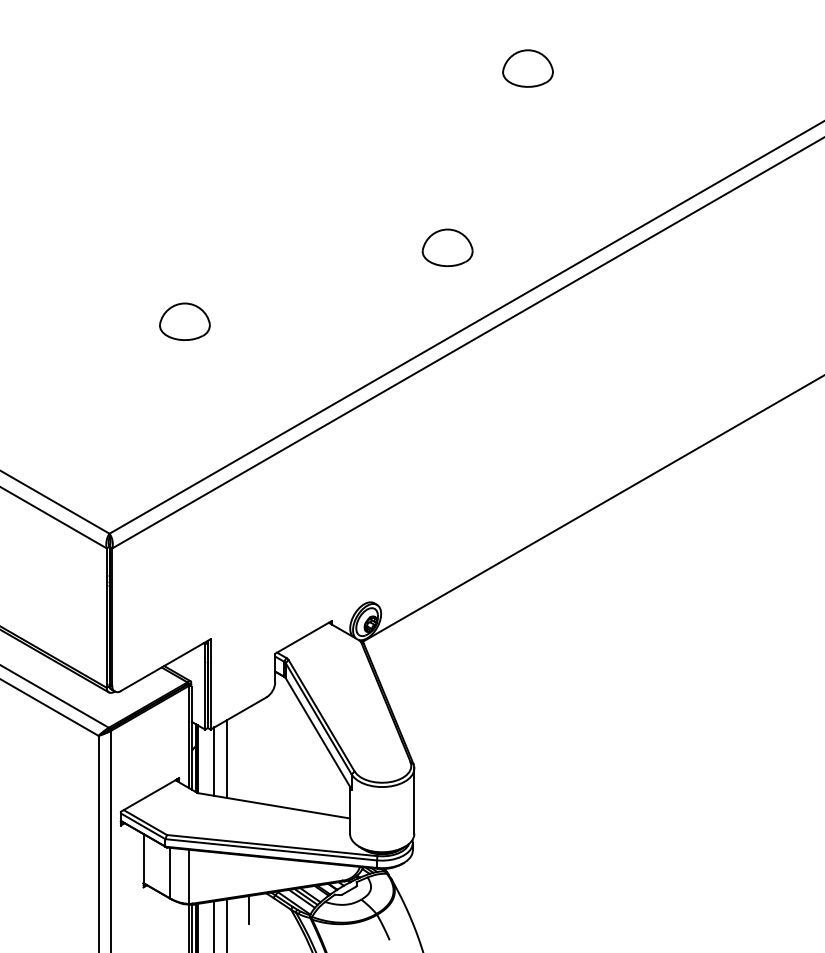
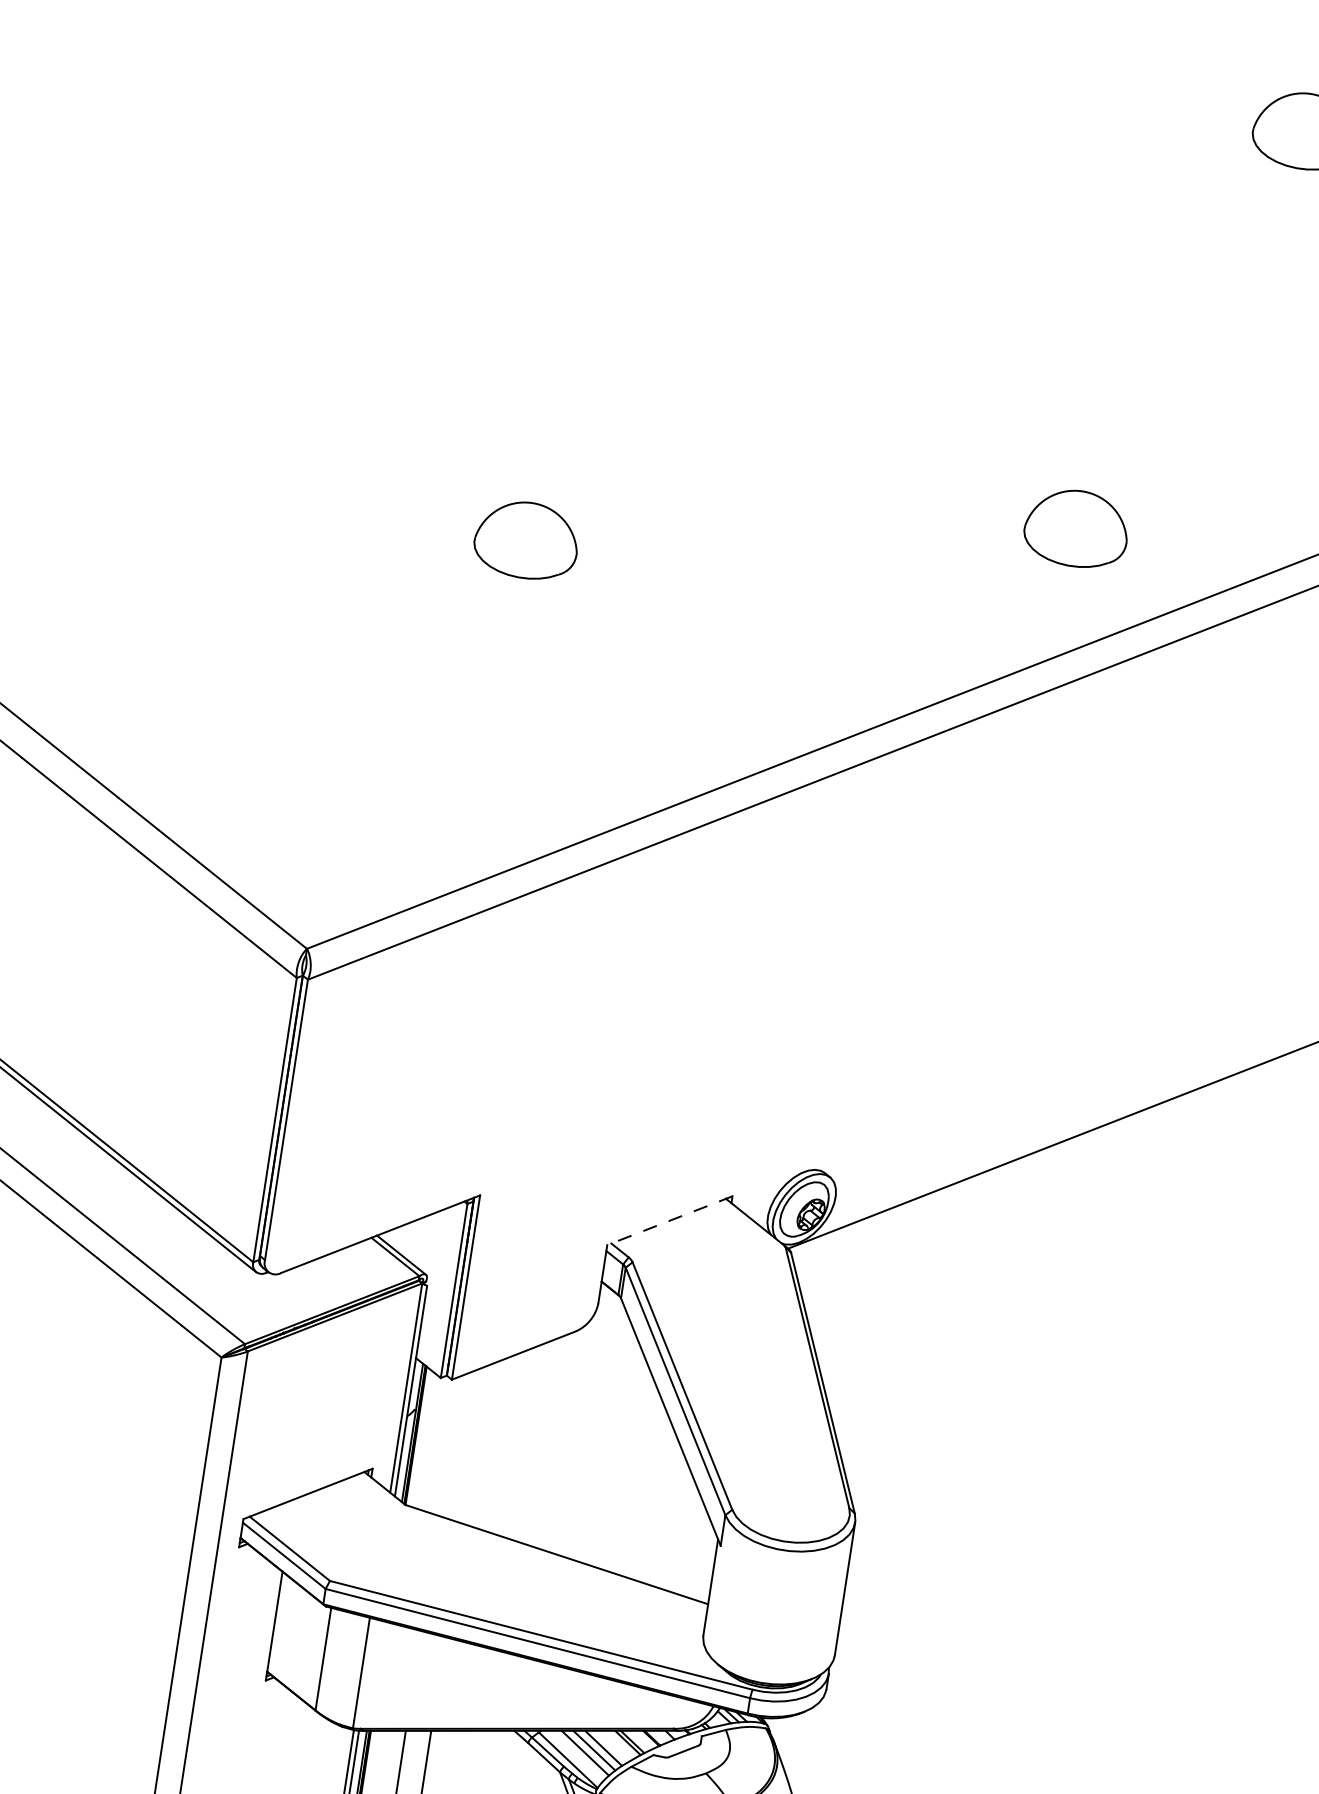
part: (447, 247) -> (1076, 527), moved
line: (303, 637) -> (669, 1220), solid -> dashed
line: (226, 758) -> (475, 1443), removed
line: (214, 761) -> (449, 1445), removed
line: (248, 910) -> (472, 1760), removed

